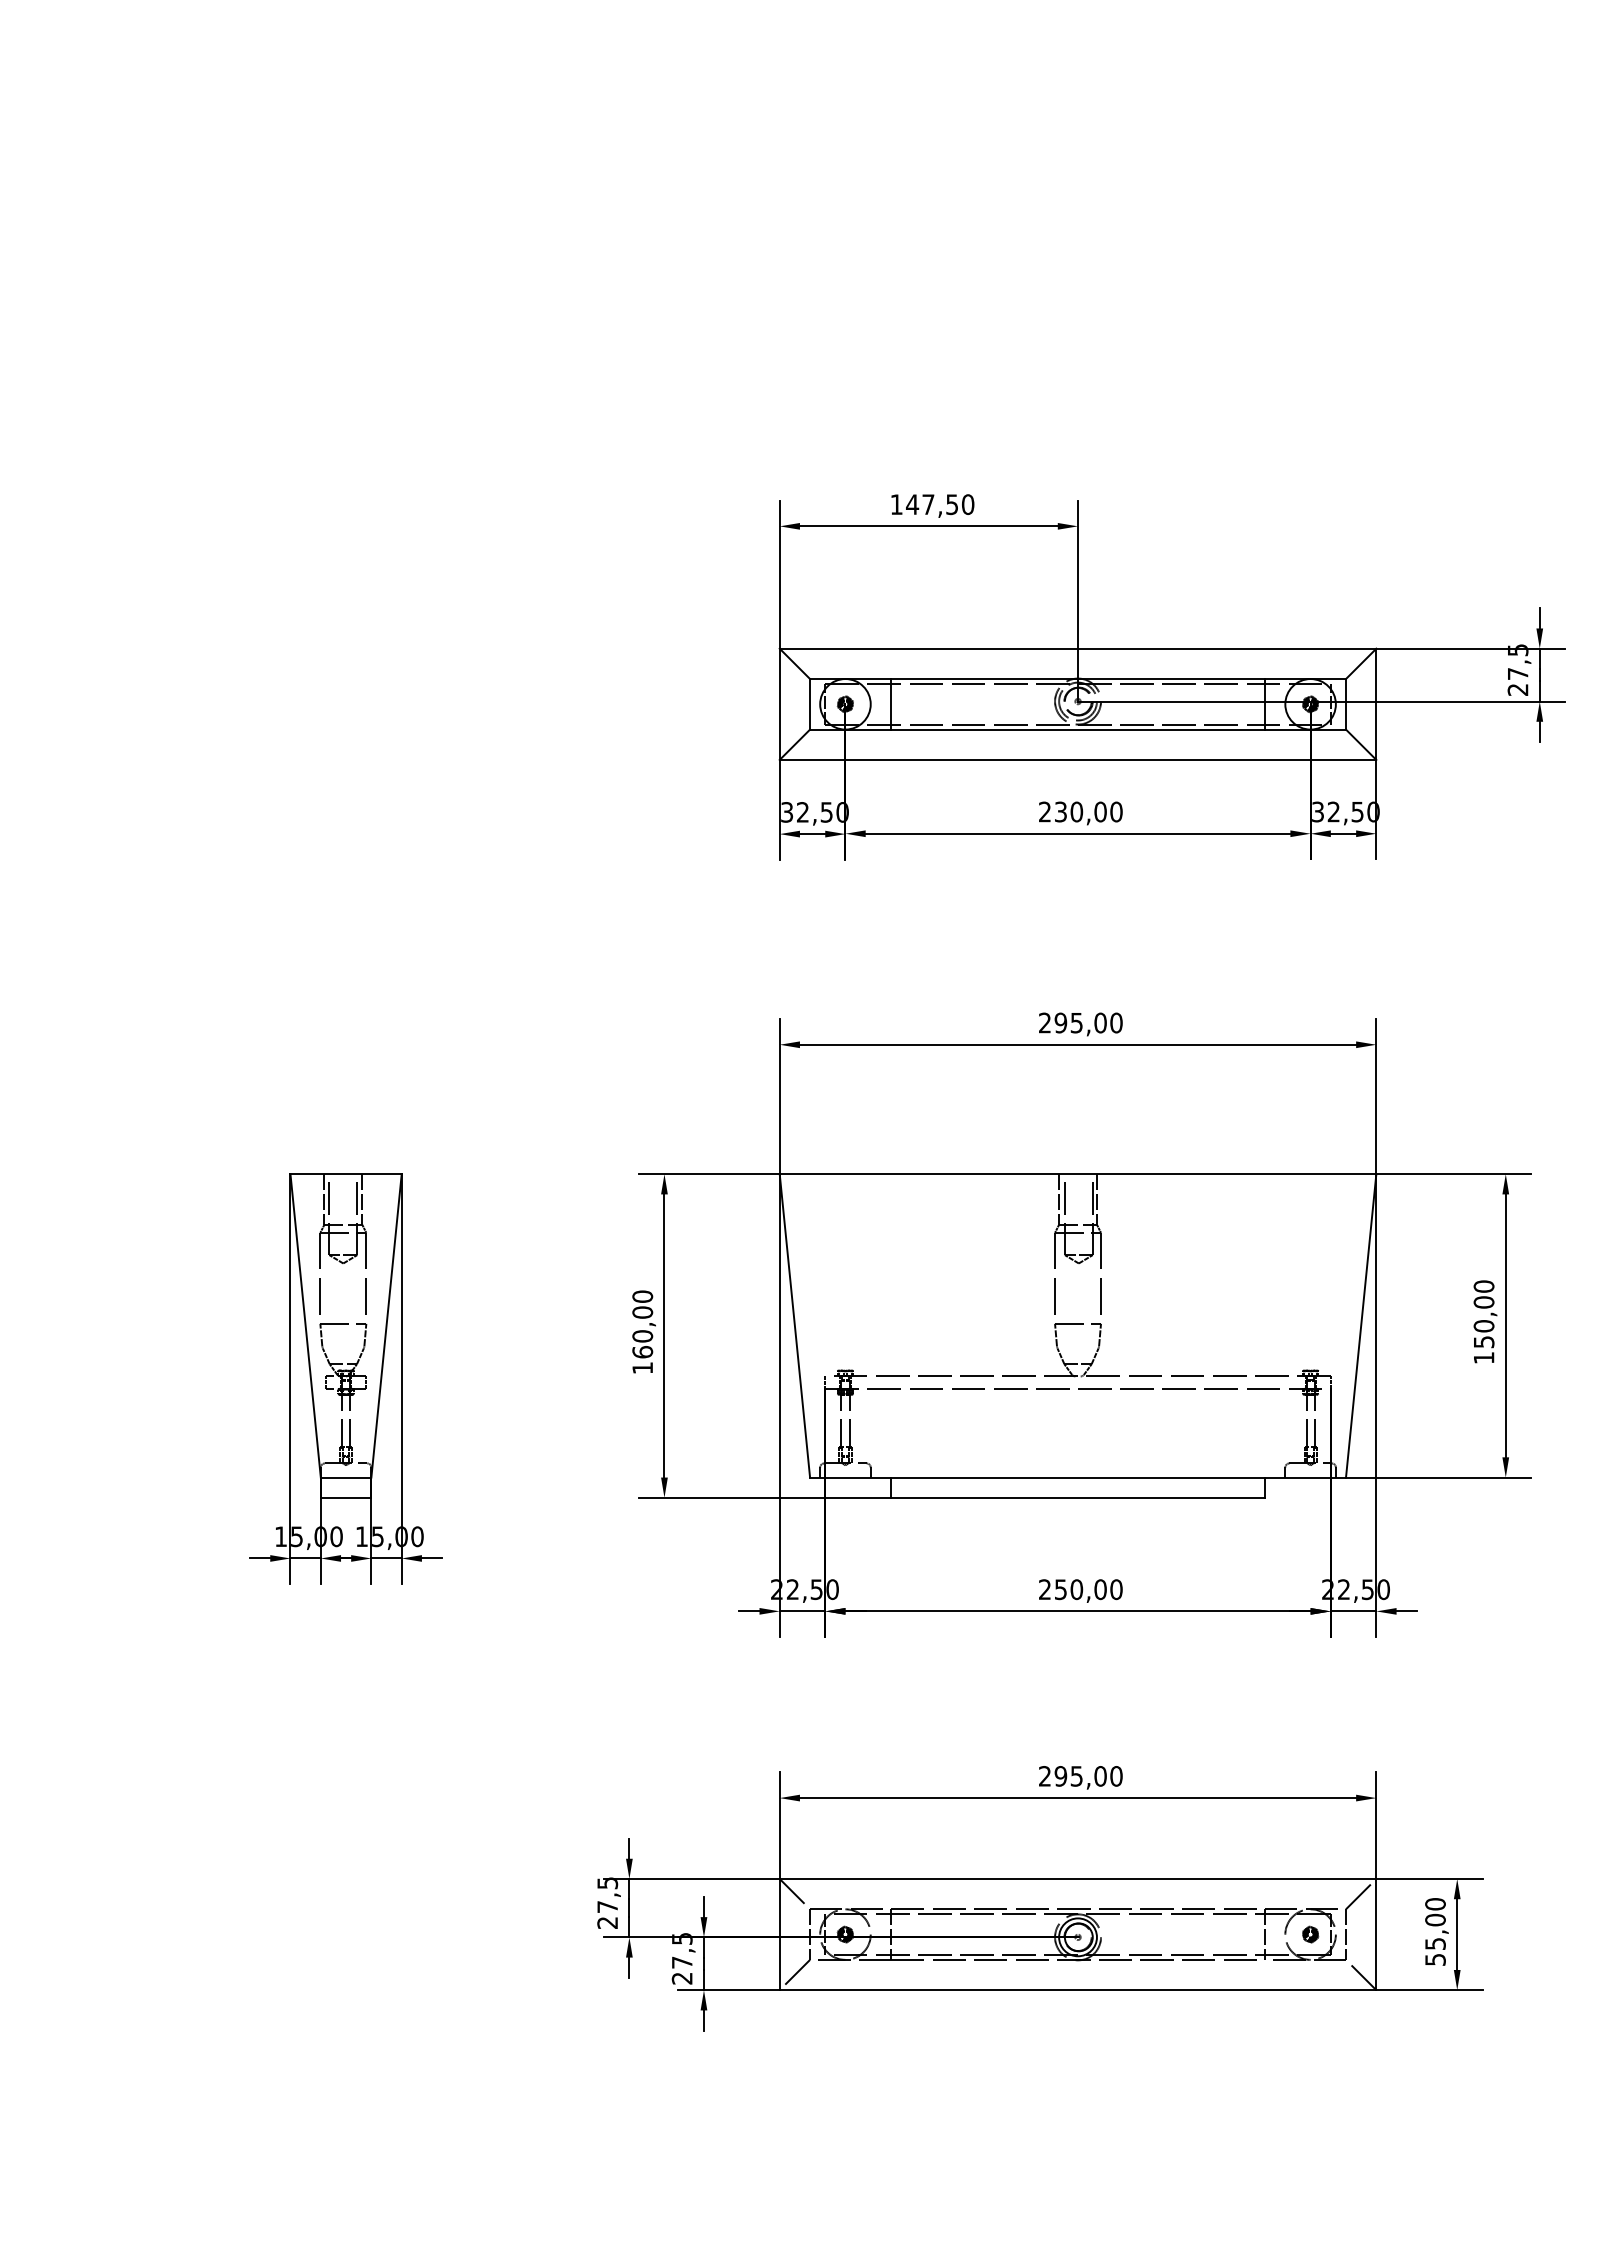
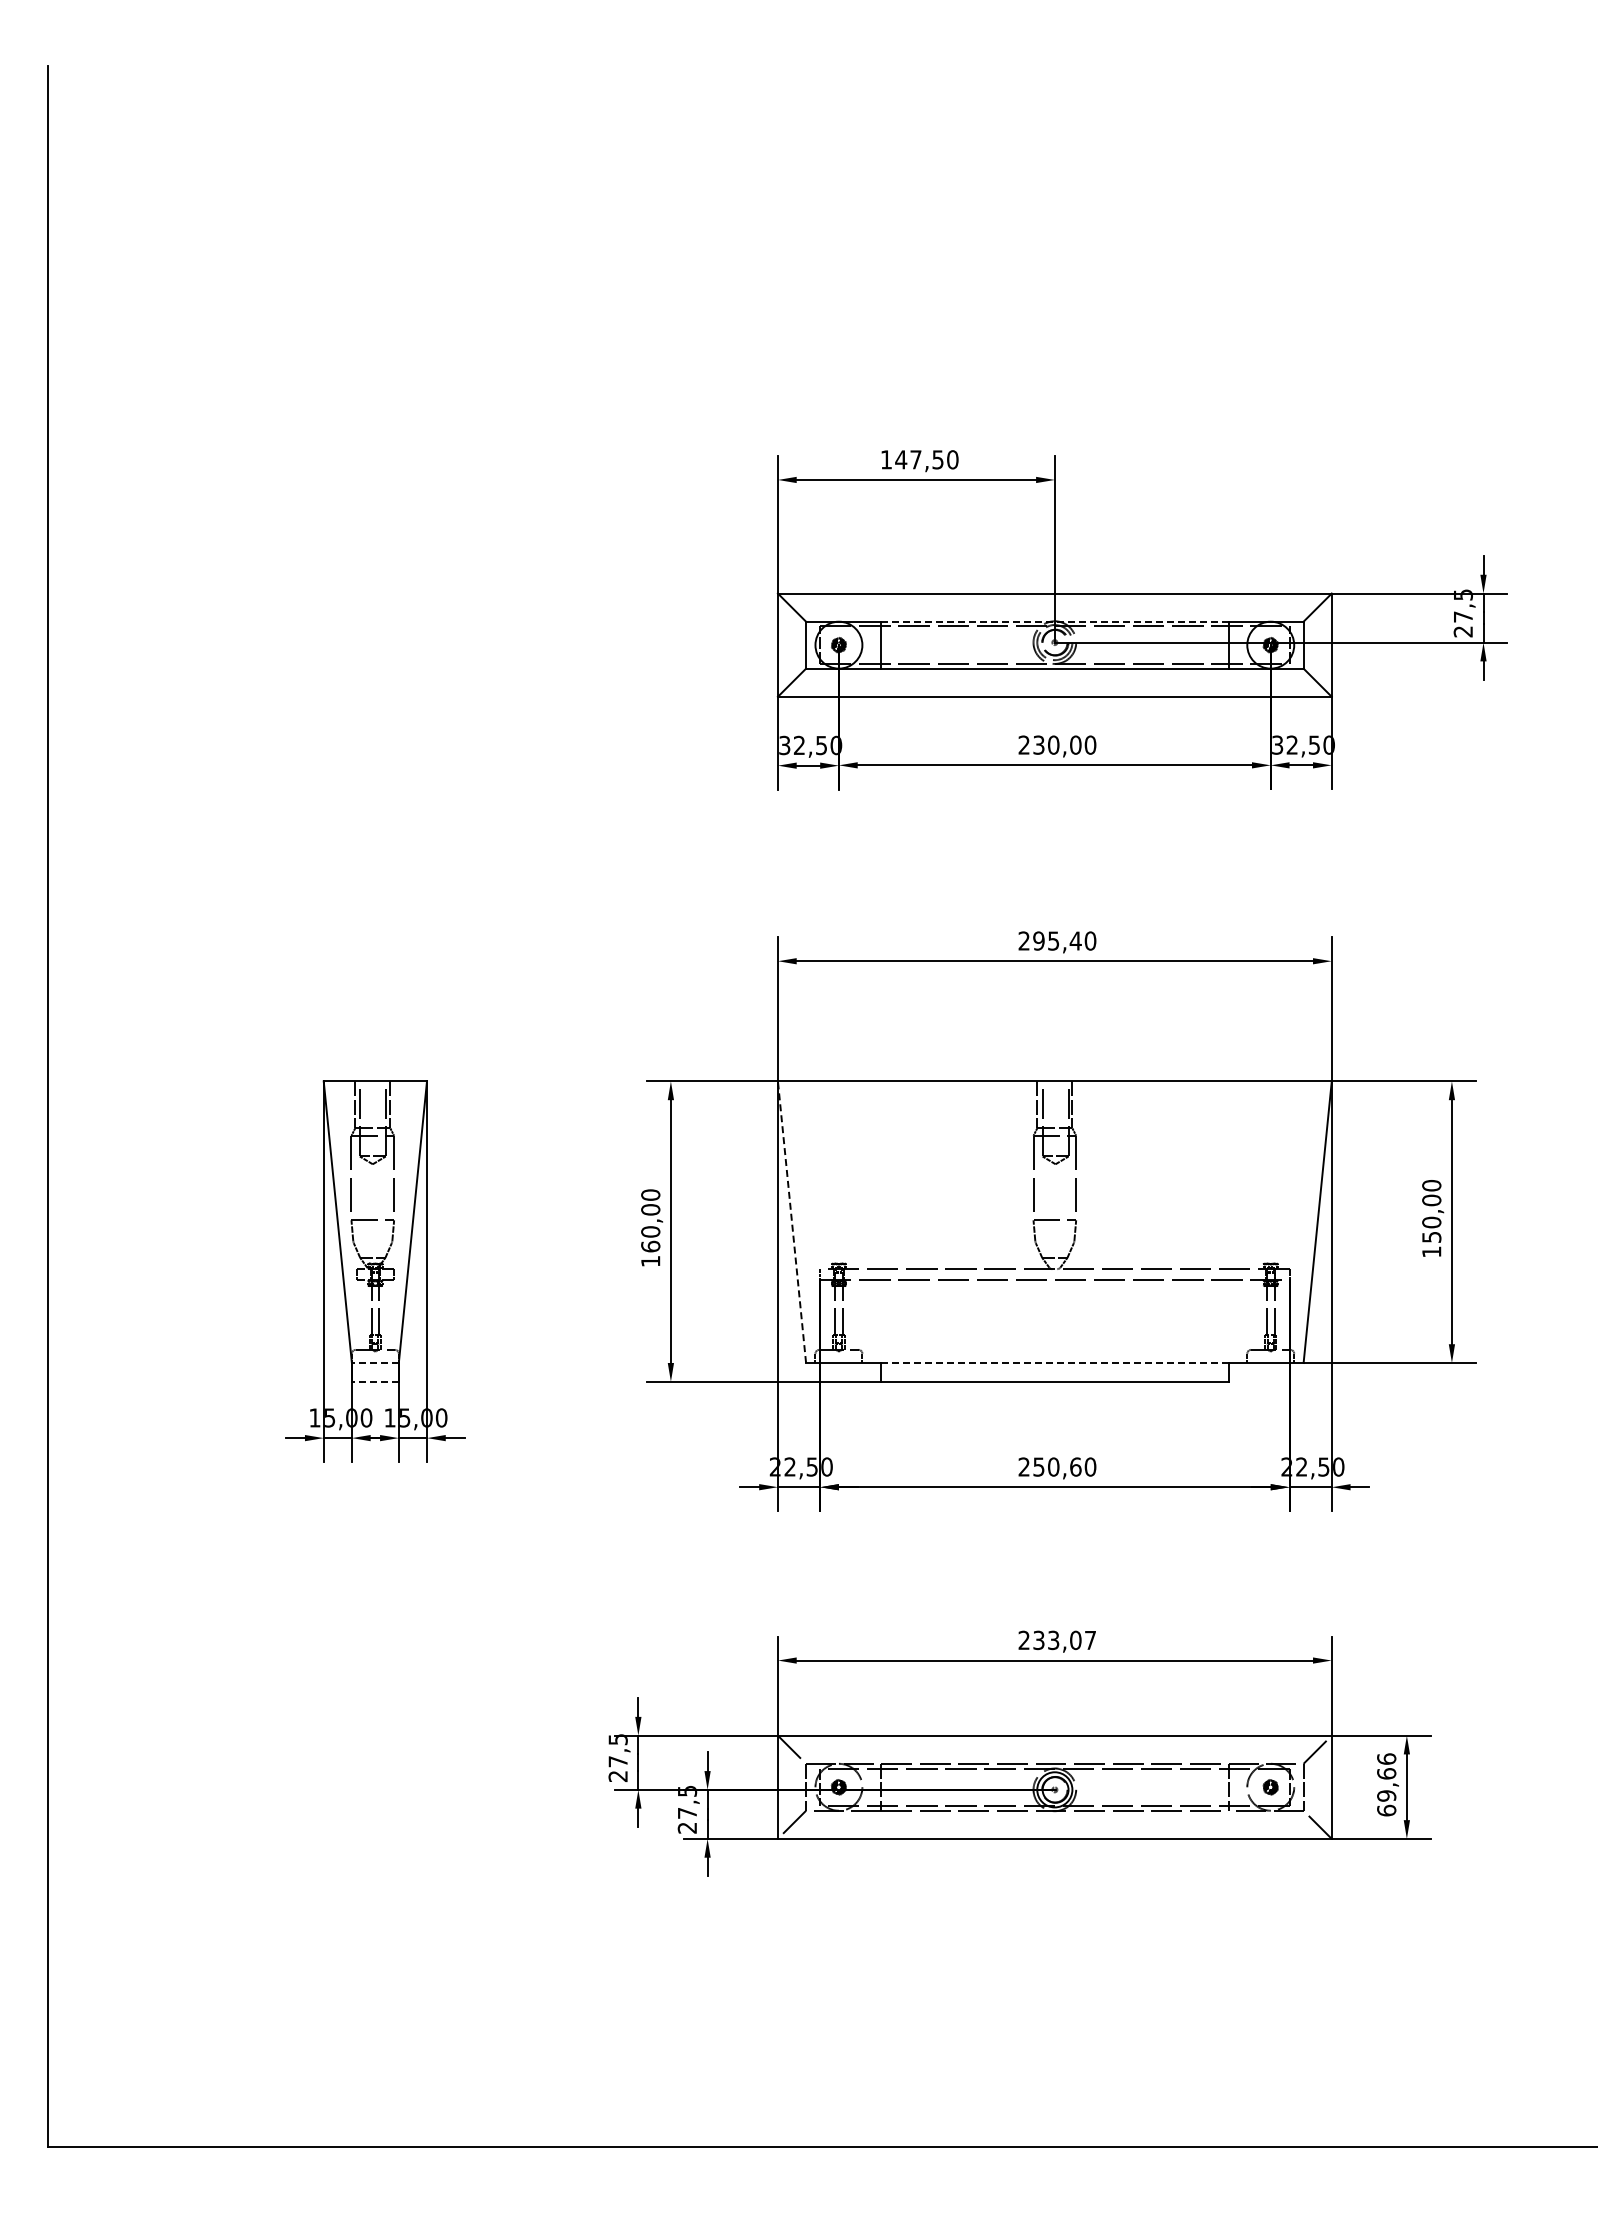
line: (1077, 678) -> (1054, 621), solid -> dashed
text: (1100, 1022) -> (1075, 940), 295,00 -> 295,40
line: (795, 1326) -> (792, 1222), solid -> dashed
line: (345, 1478) -> (374, 1363), solid -> dashed
line: (1077, 1478) -> (1054, 1363), solid -> dashed
line: (345, 1497) -> (374, 1381), solid -> dashed
text: (1100, 1589) -> (1075, 1466), 250,00 -> 250,60
text: (1088, 1776) -> (1064, 1640), 295,00 -> 233,07
text: (1435, 1931) -> (1386, 1784), 55,00 -> 69,66

